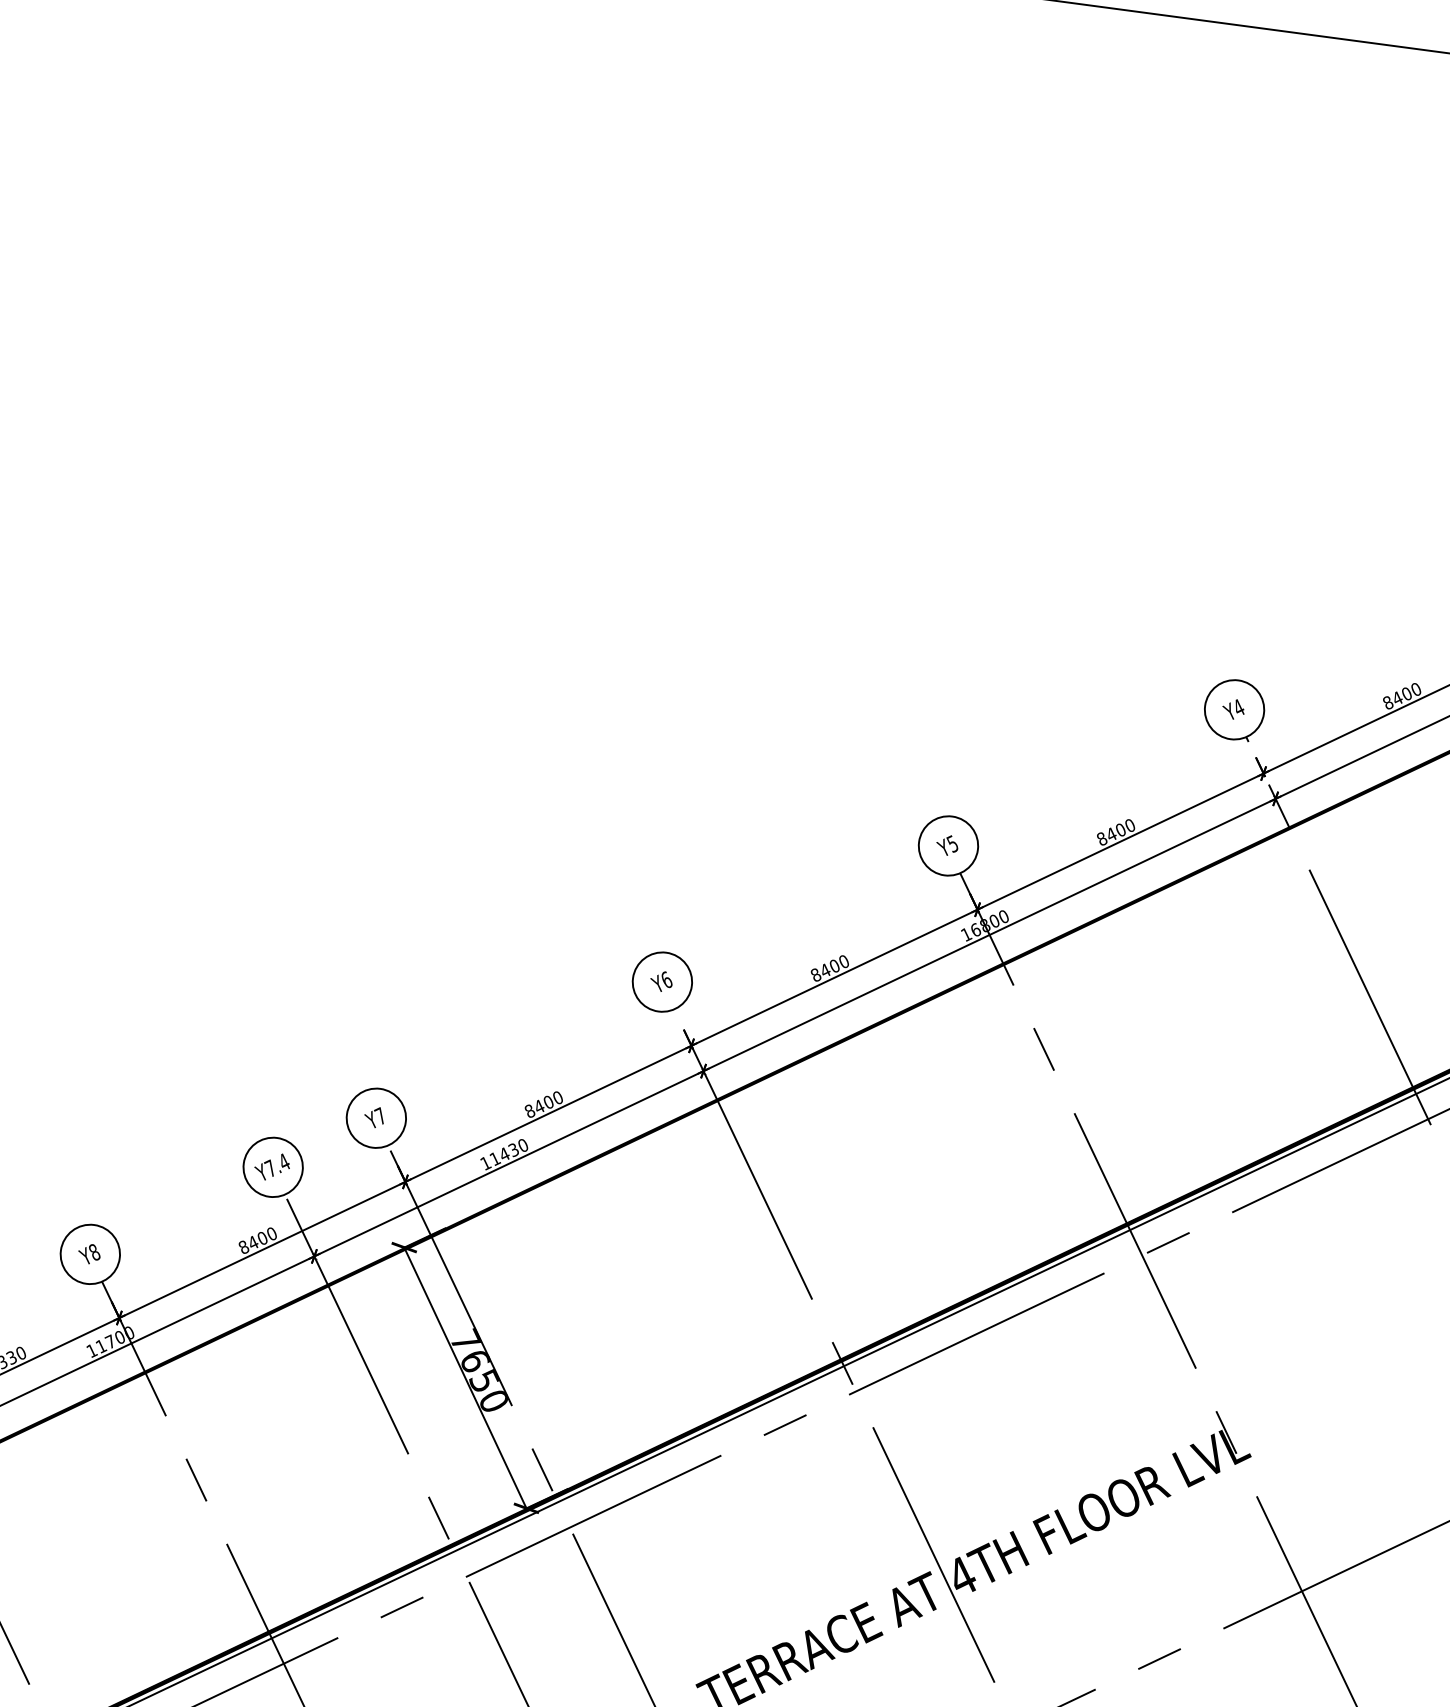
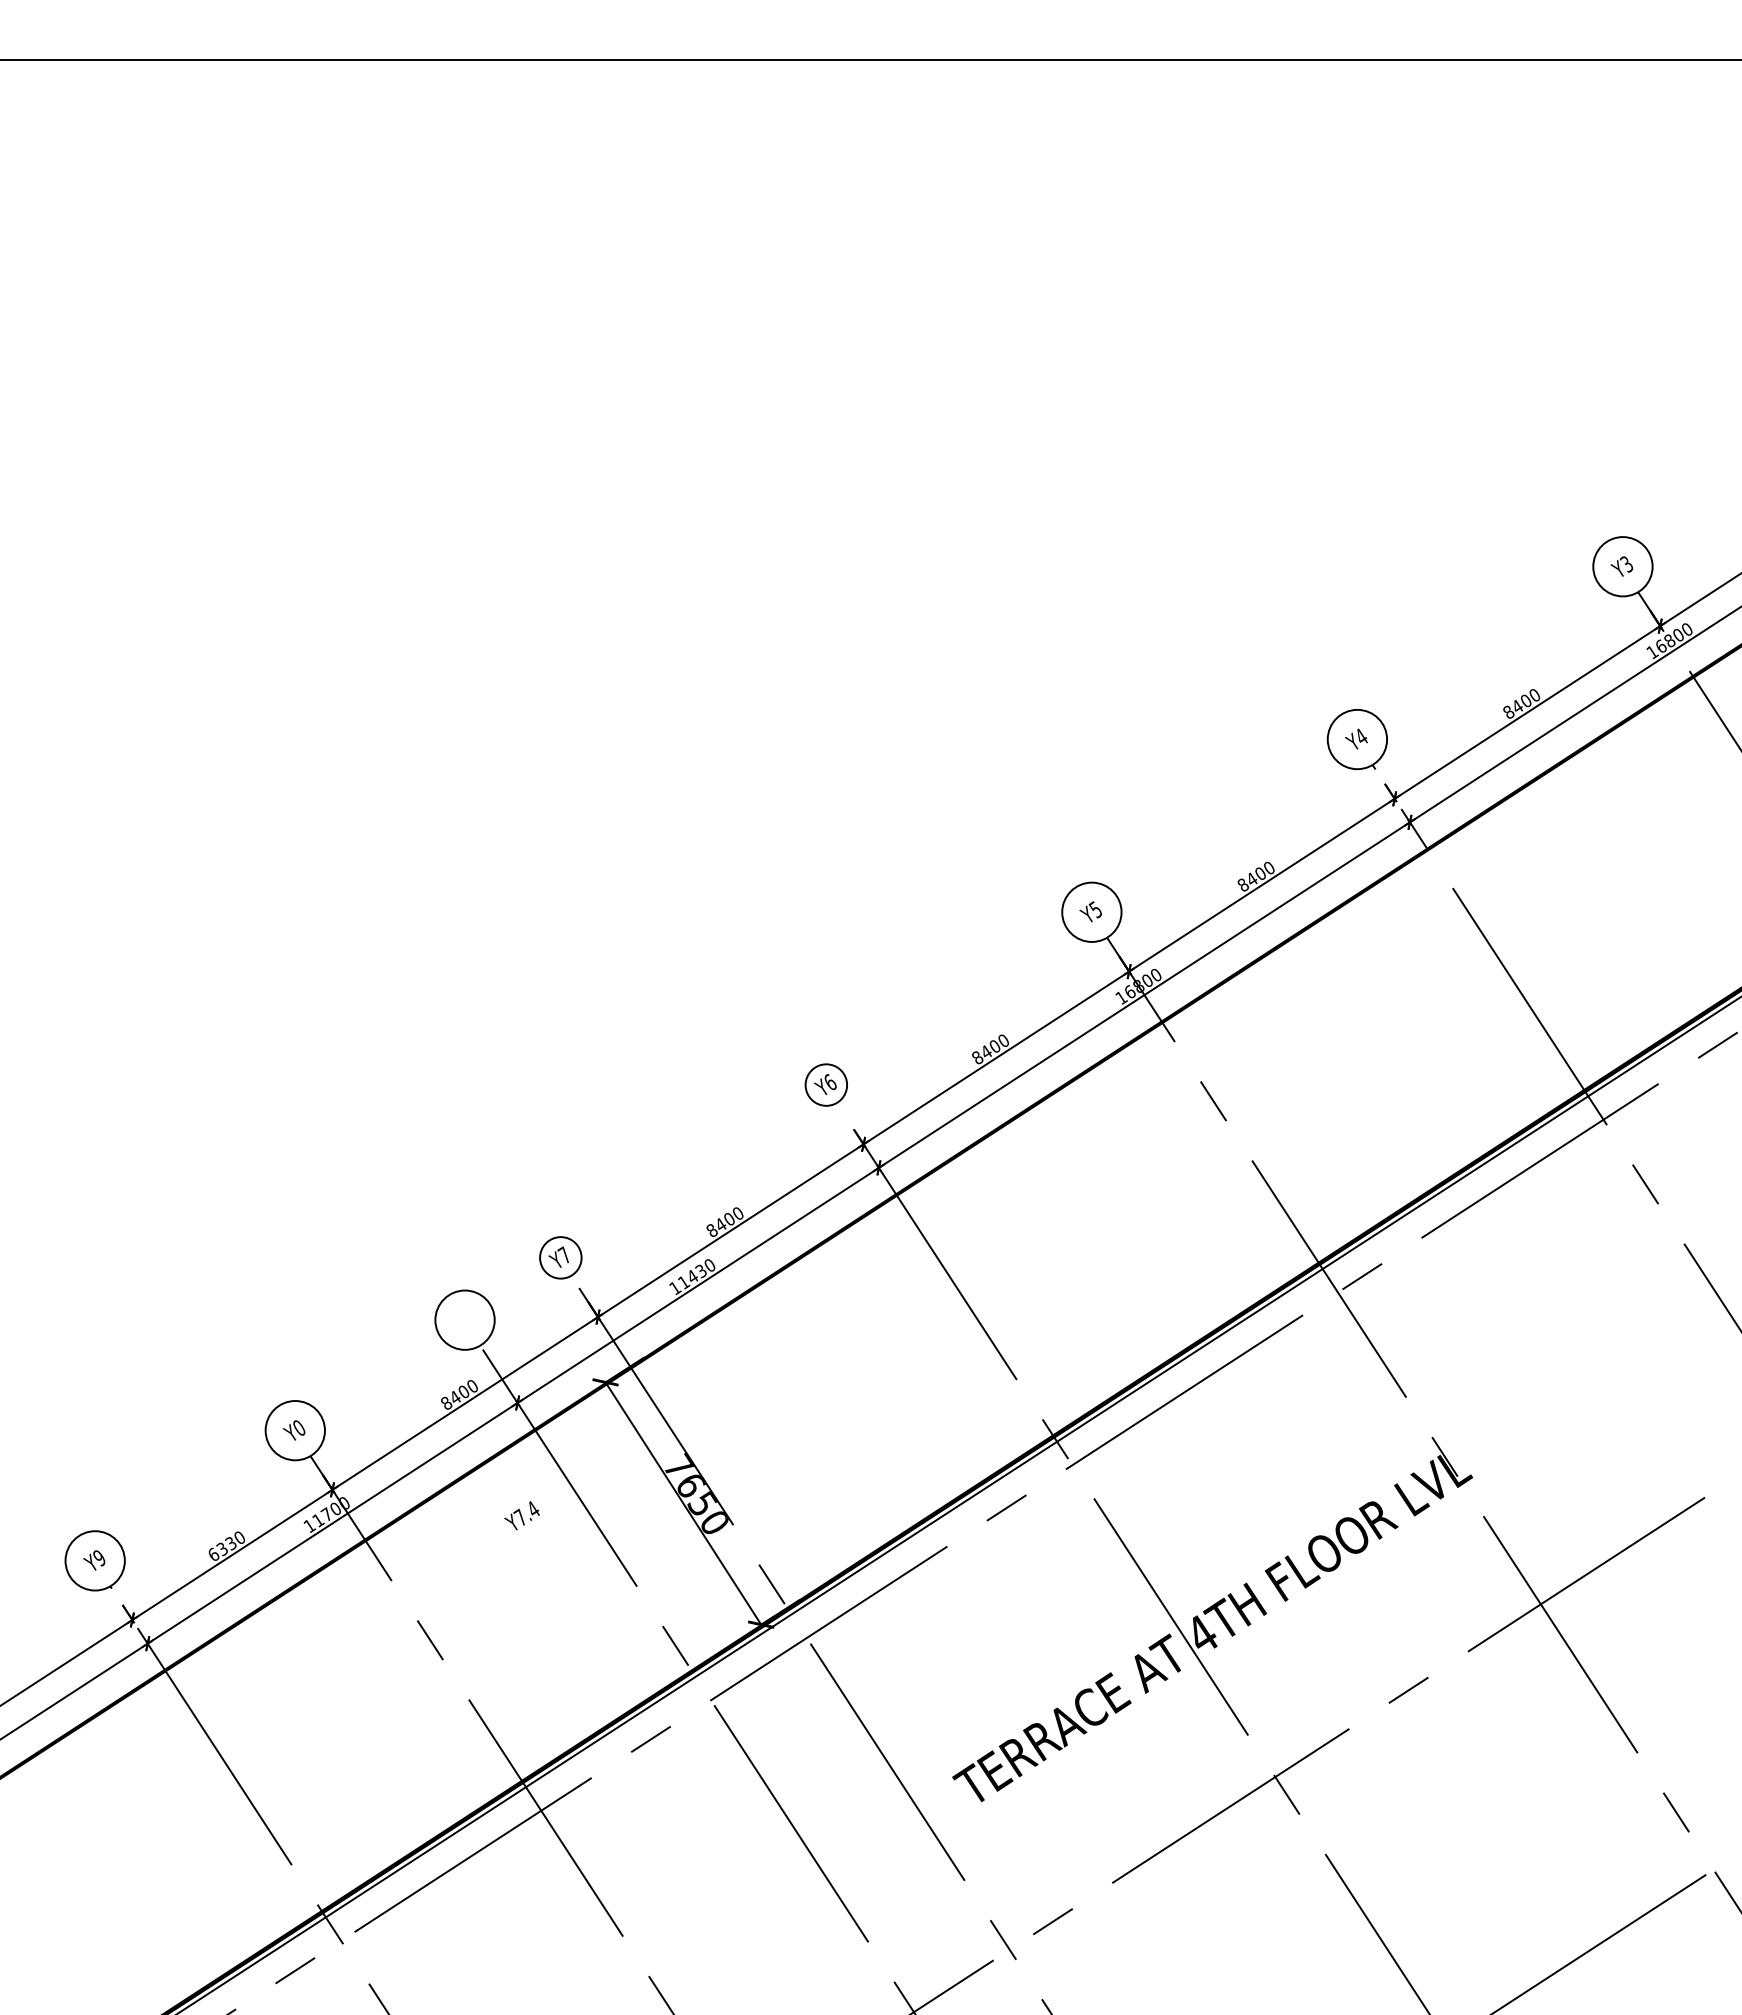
circle: (662, 981) -> (826, 1084), size x0.7
circle: (376, 1117) -> (560, 1257), size x0.7
text: (271, 1166) -> (521, 1515), moved
text: (94, 1251) -> (299, 1427), Y8 -> Y0

